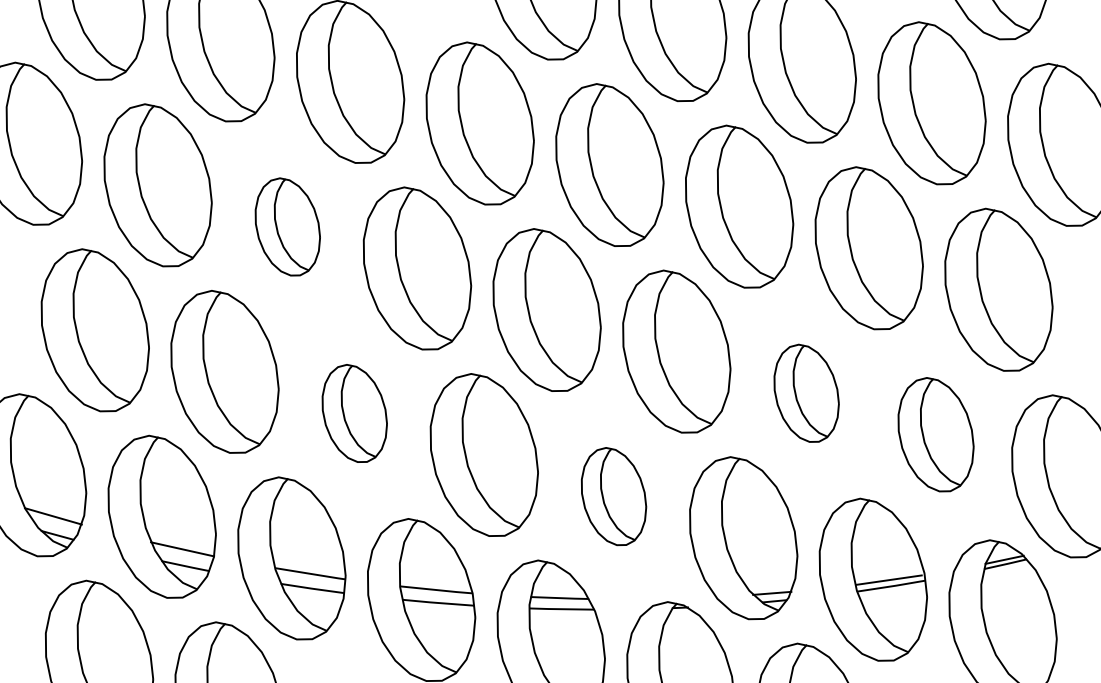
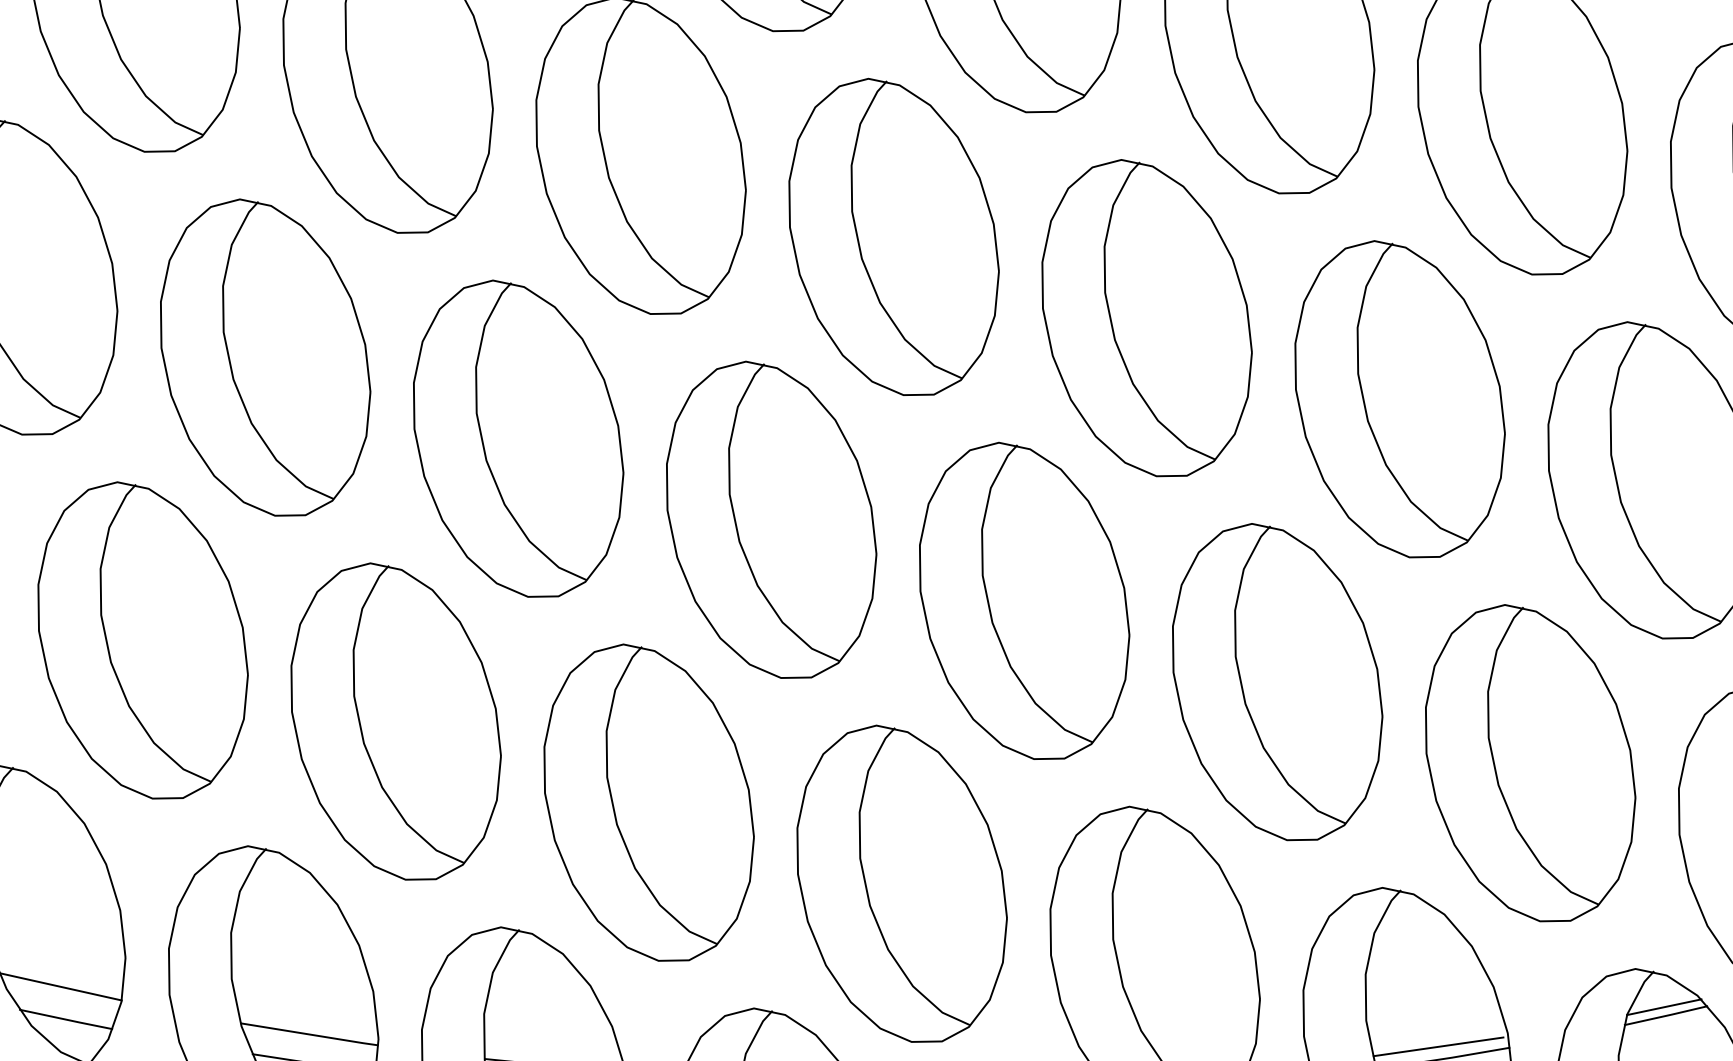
part: (287, 226) -> (264, 356), size x1.67
part: (806, 393) -> (1277, 682), size x1.67
part: (354, 413) -> (395, 721), size x1.67
part: (935, 434) -> (1529, 762), size x1.43
part: (613, 496) -> (901, 883), size x1.67

